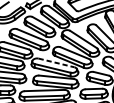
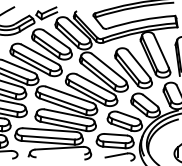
line: (56, 62) -> (69, 94), dashed -> solid

